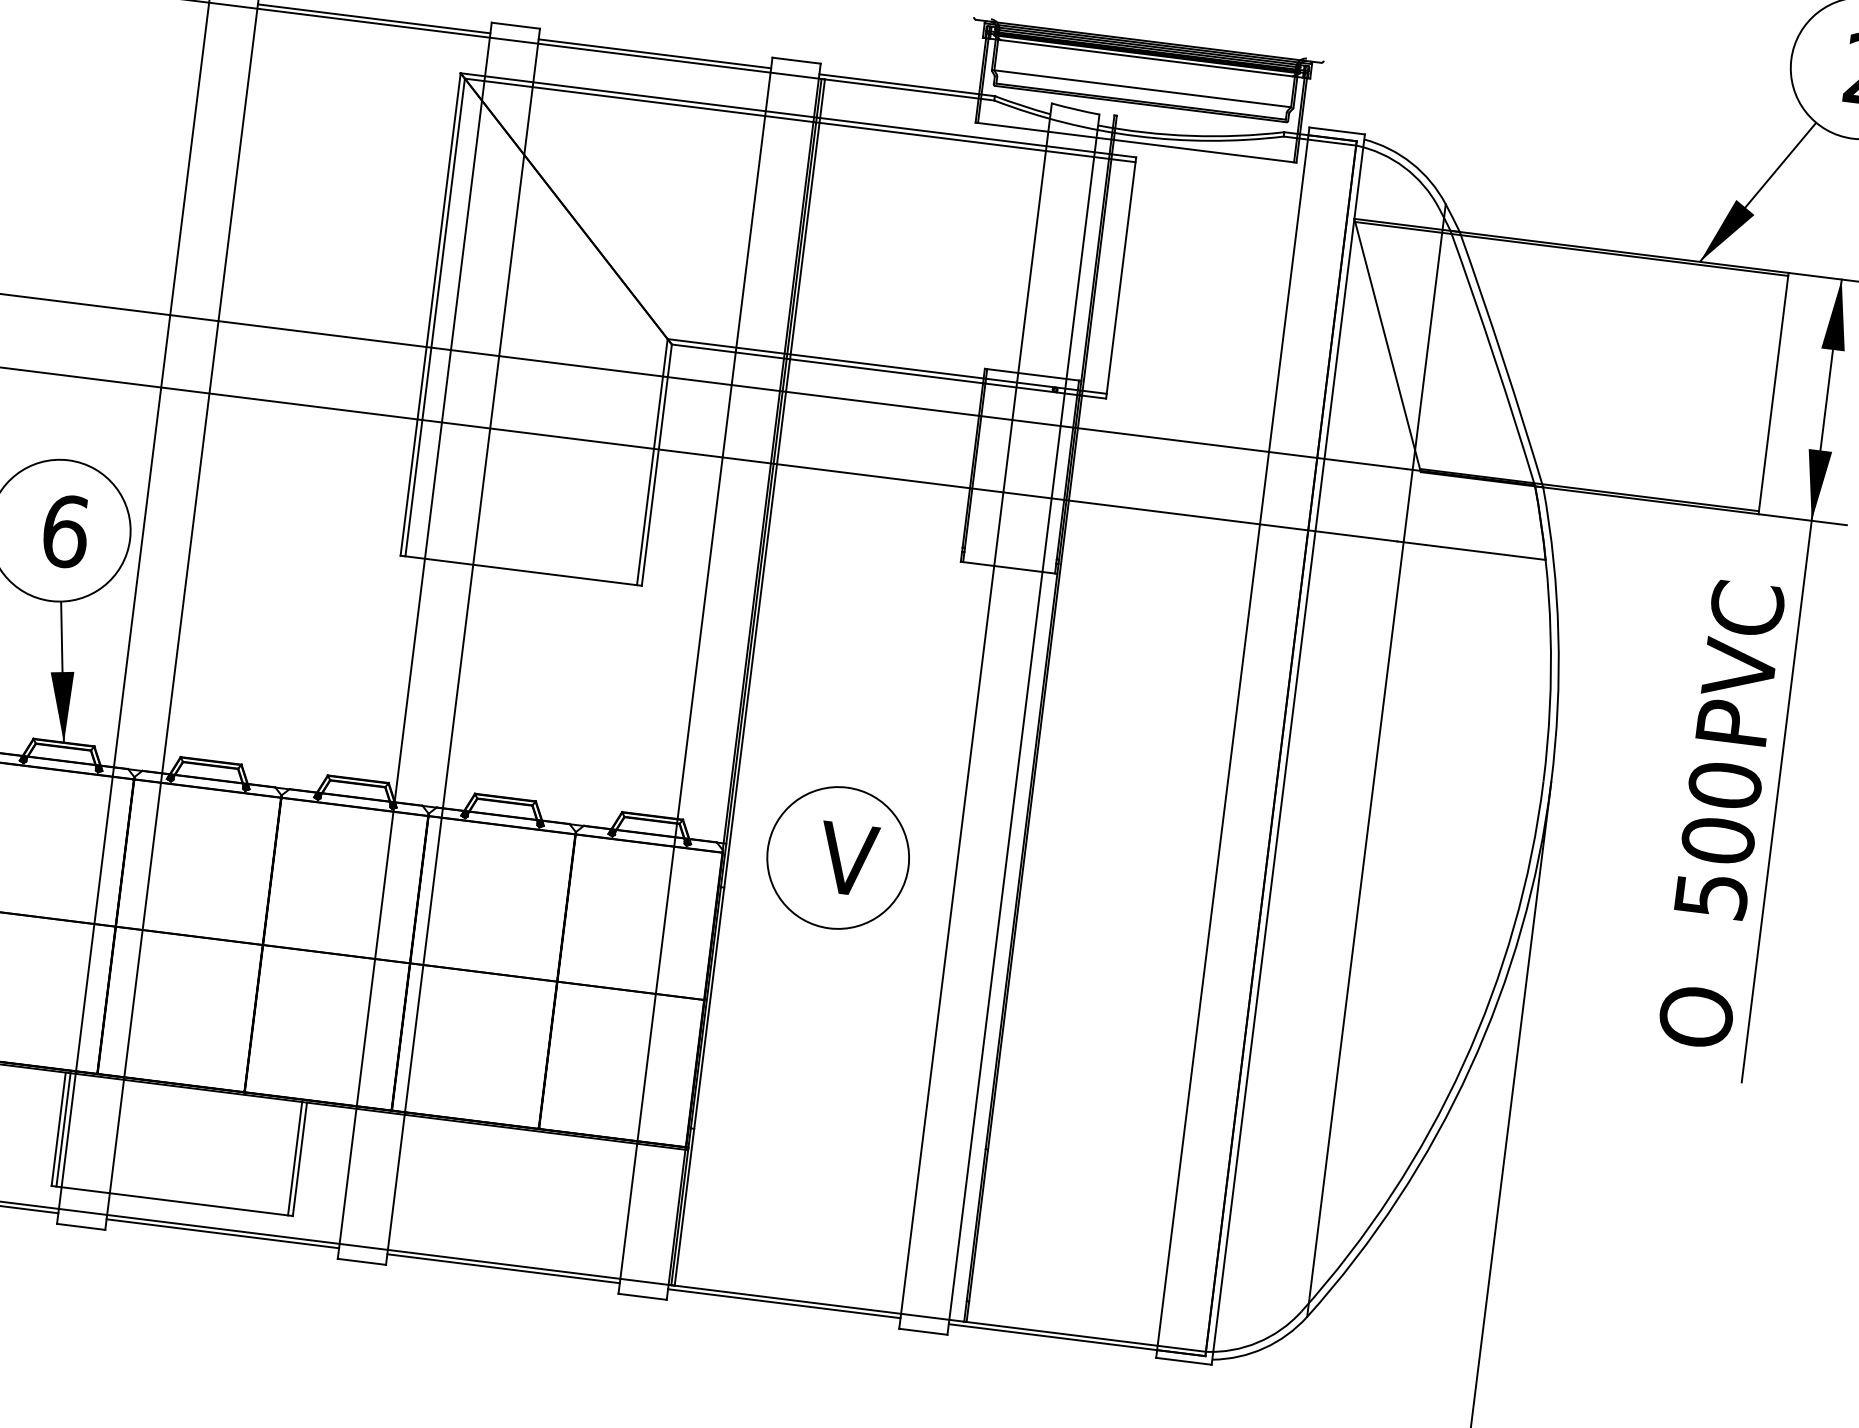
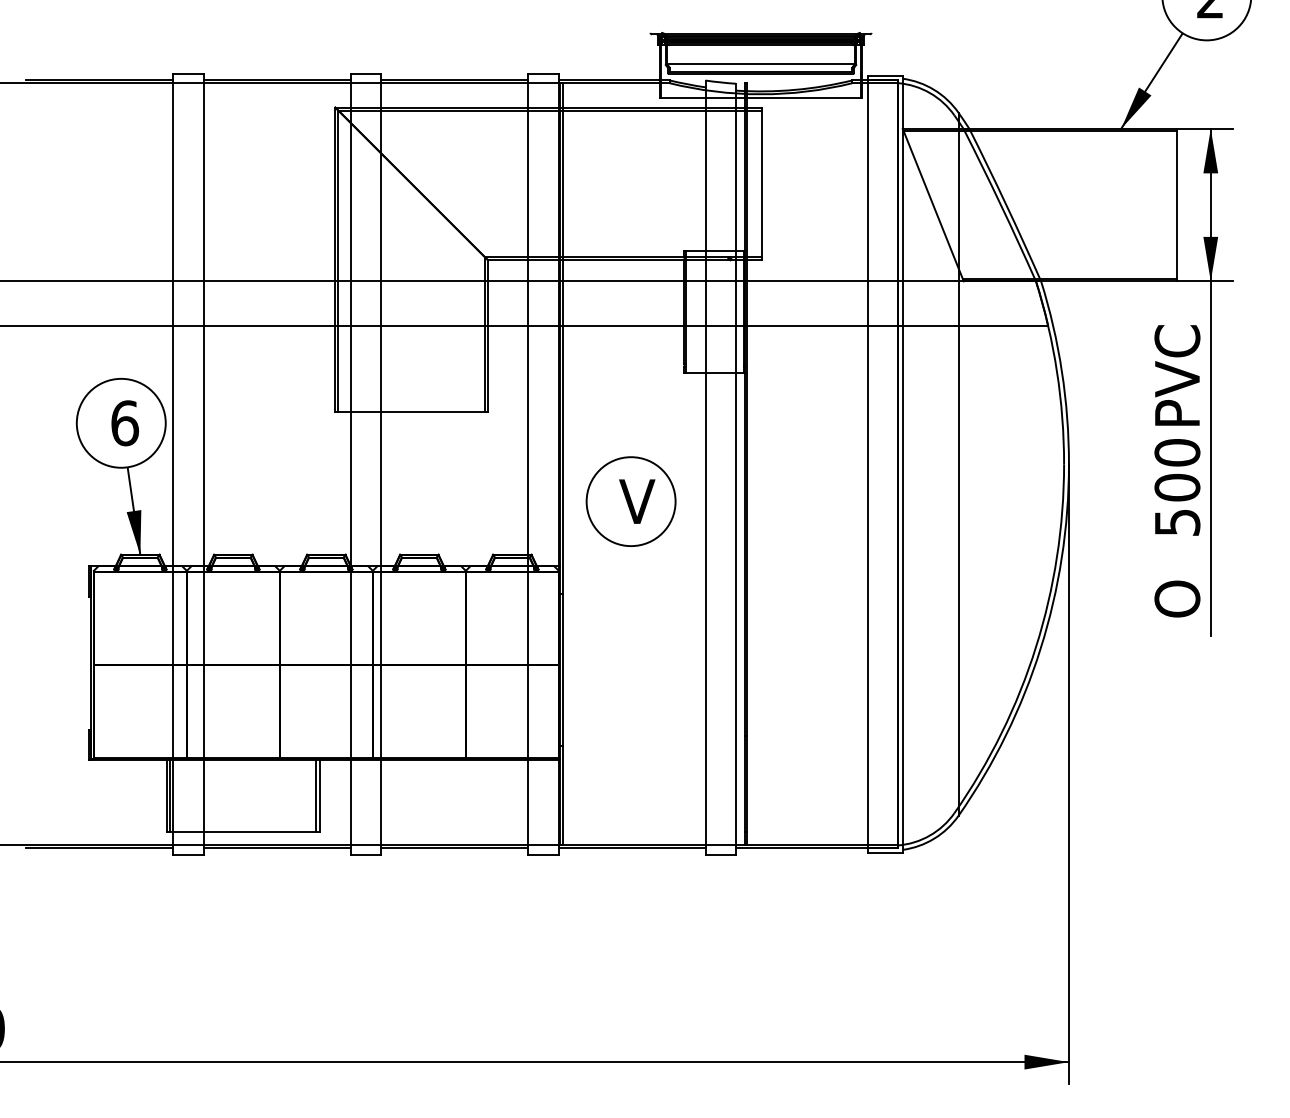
part: (837, 857) -> (630, 501), moved

